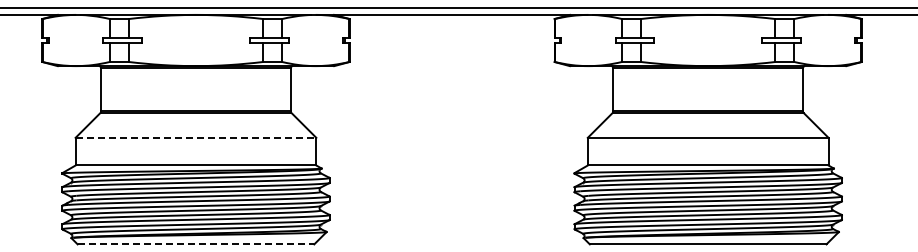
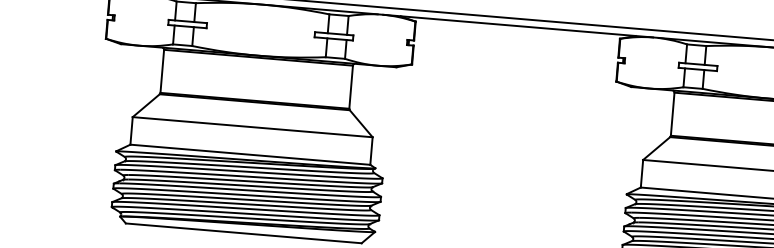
line: (196, 137) -> (253, 126), dashed -> solid
line: (196, 244) -> (244, 233), dashed -> solid

